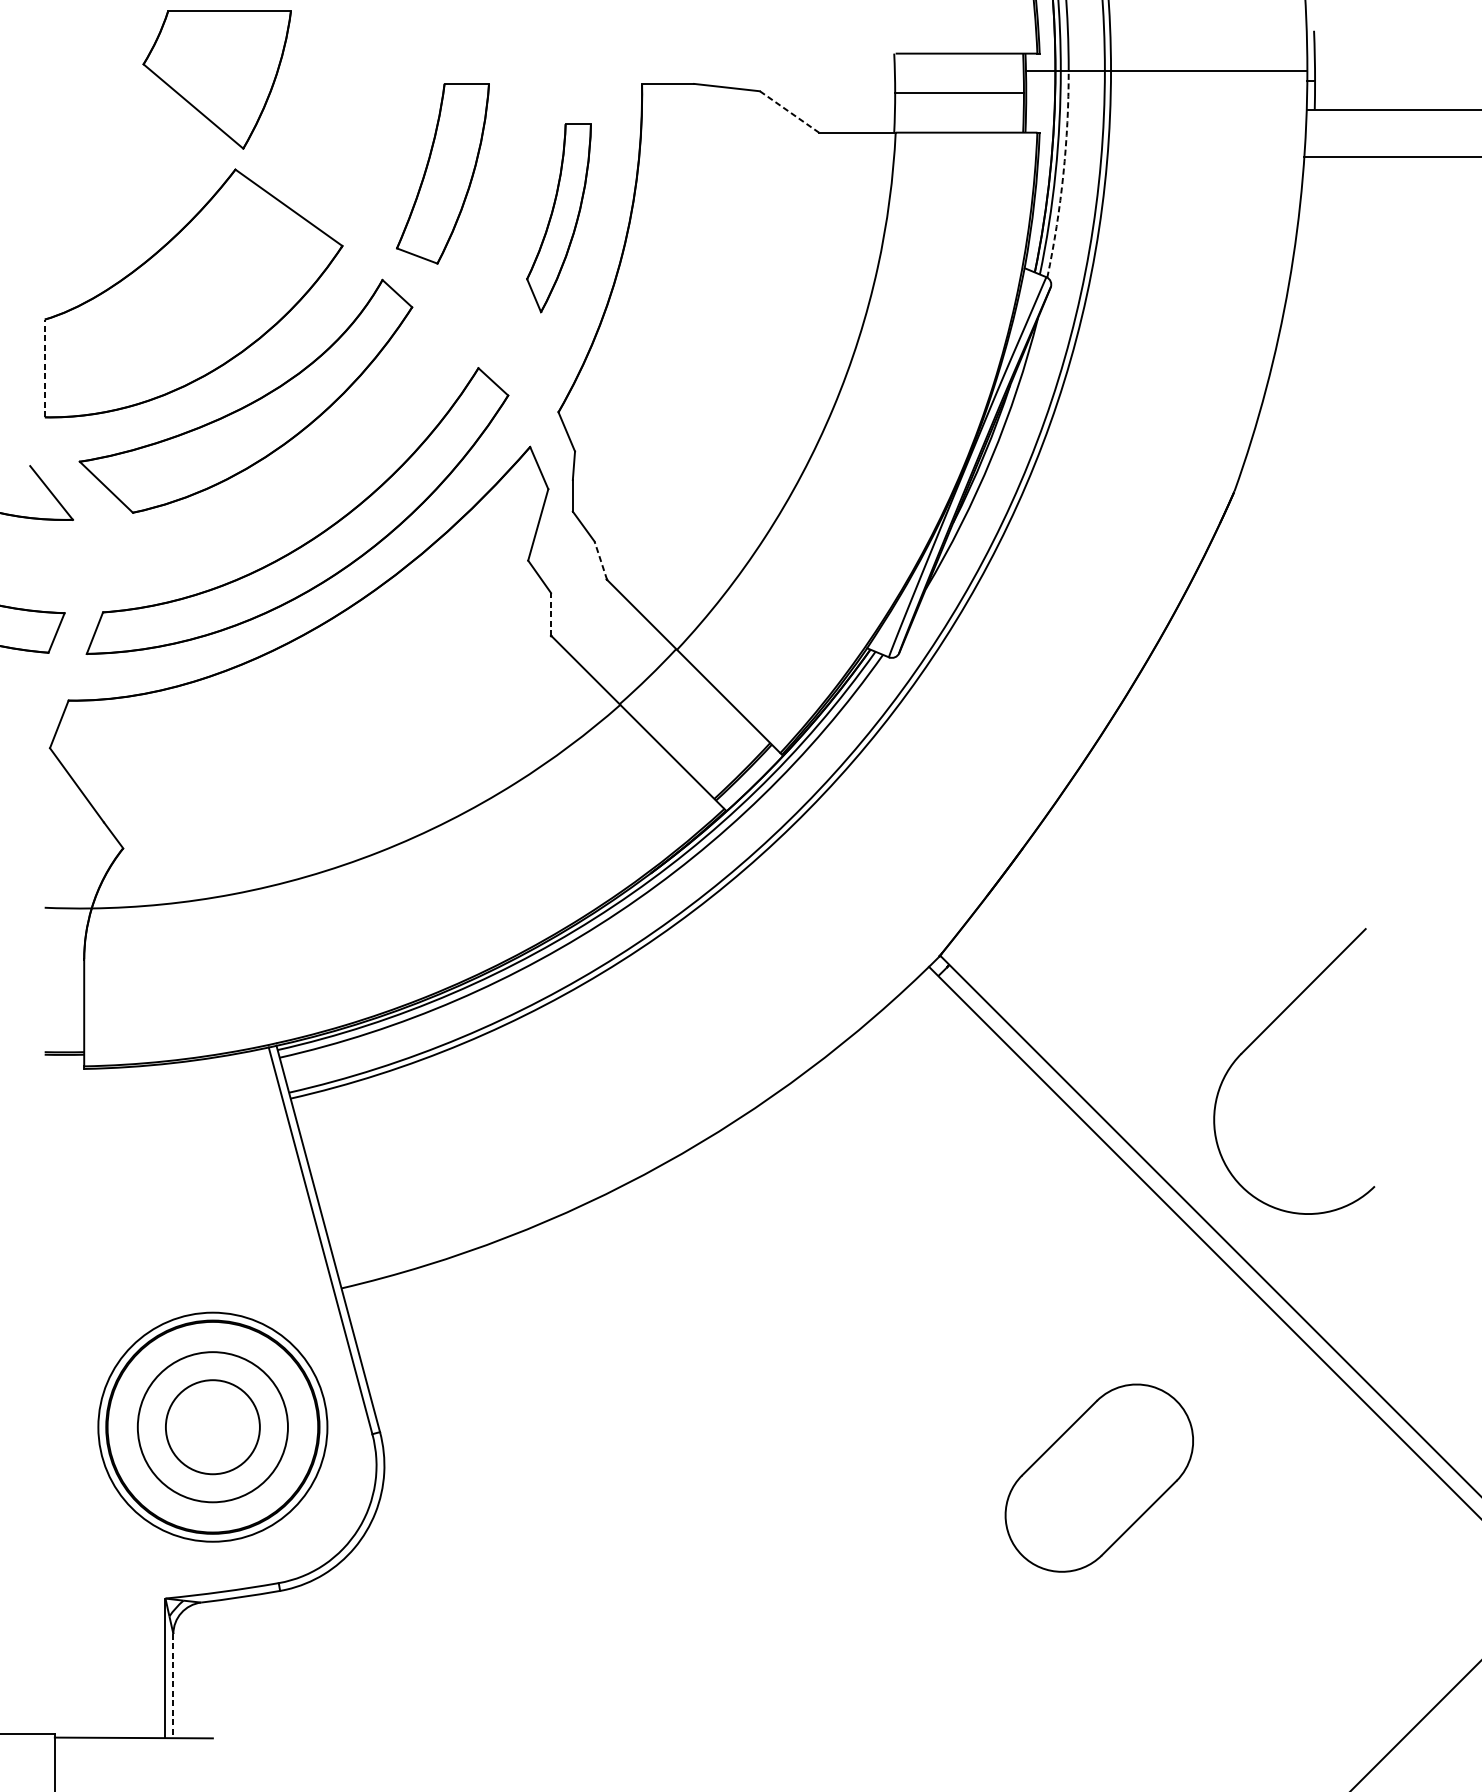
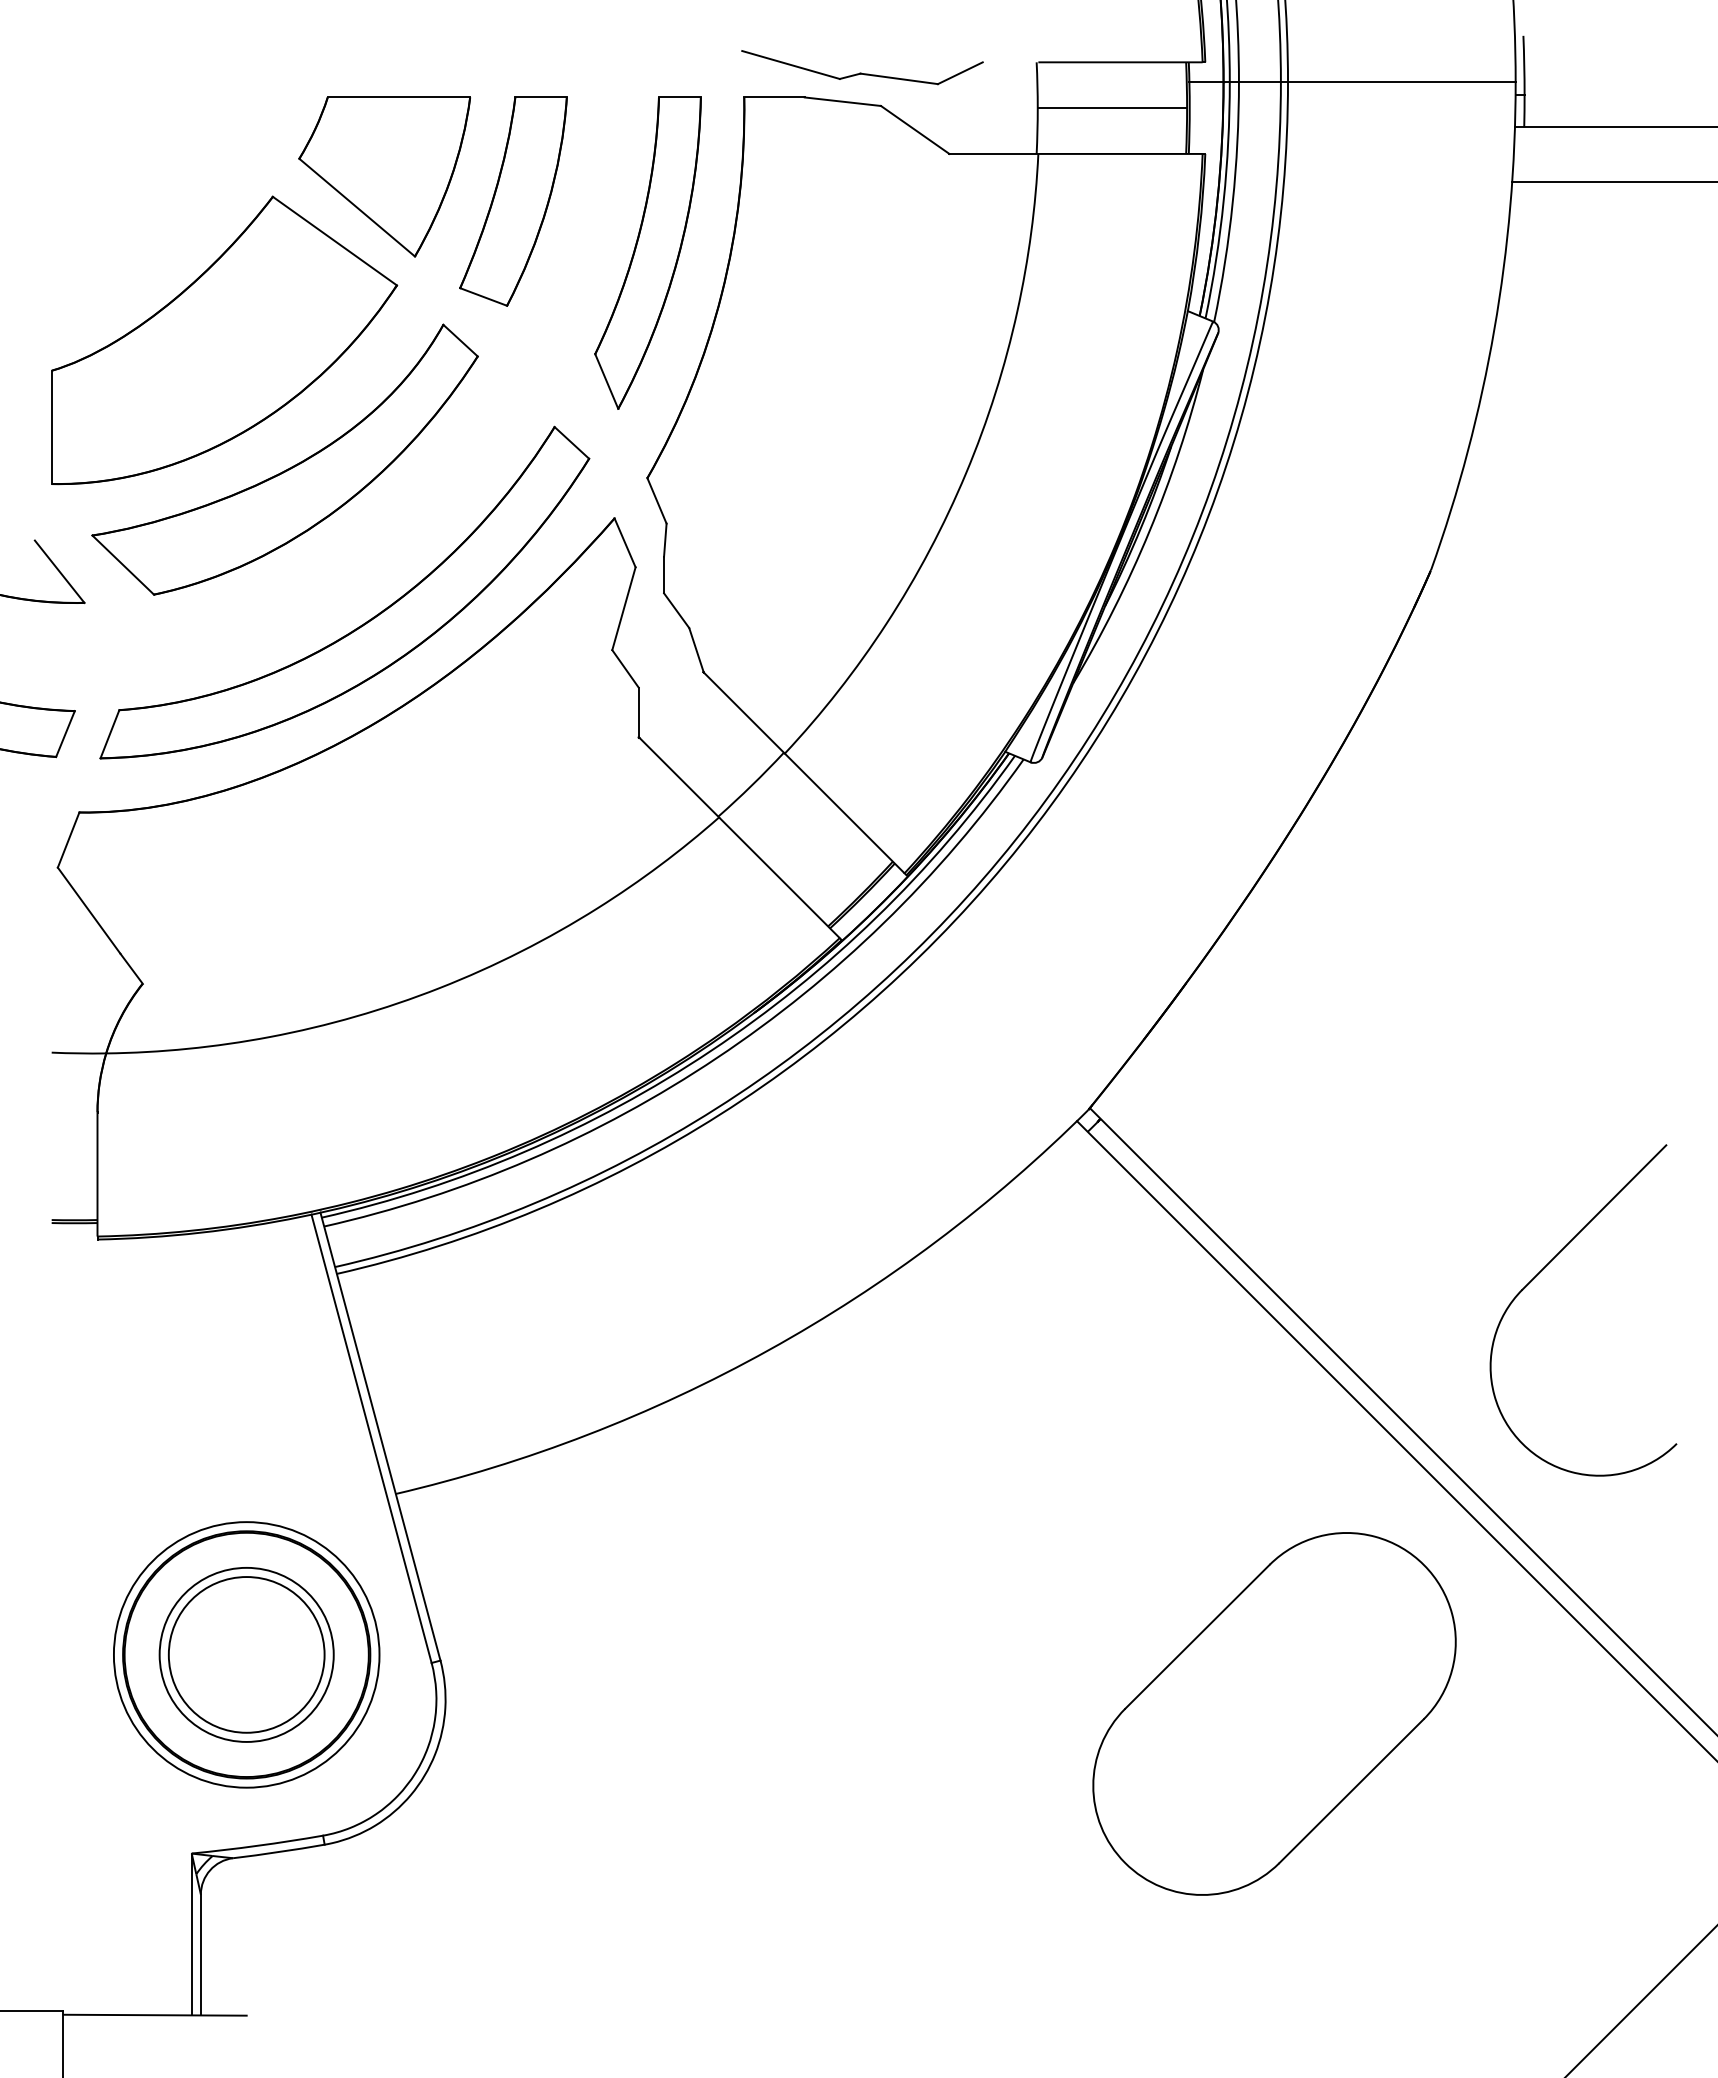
part: (744, 58) -> (862, 67), added
part: (217, 79) -> (384, 176), moved
line: (789, 111) -> (915, 129), dashed -> solid
arc: (1063, 174) -> (1232, 202), dashed -> solid
part: (558, 217) -> (647, 252), size x1.43
line: (44, 368) -> (51, 427), dashed -> solid
line: (600, 560) -> (696, 649), dashed -> solid
line: (550, 614) -> (638, 712), dashed -> solid
part: (1259, 1036) -> (1543, 1269), moved
circle: (212, 1426) -> (246, 1654), size x1.43
part: (1099, 1477) -> (1274, 1713), size x1.67
line: (173, 1686) -> (200, 1955), dashed -> solid

